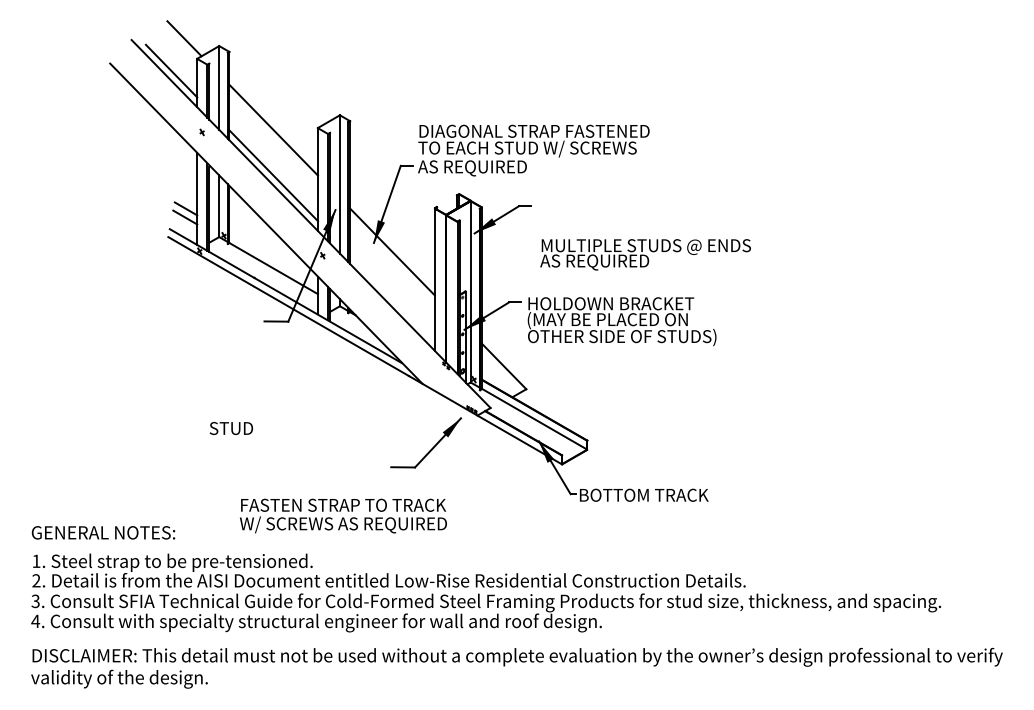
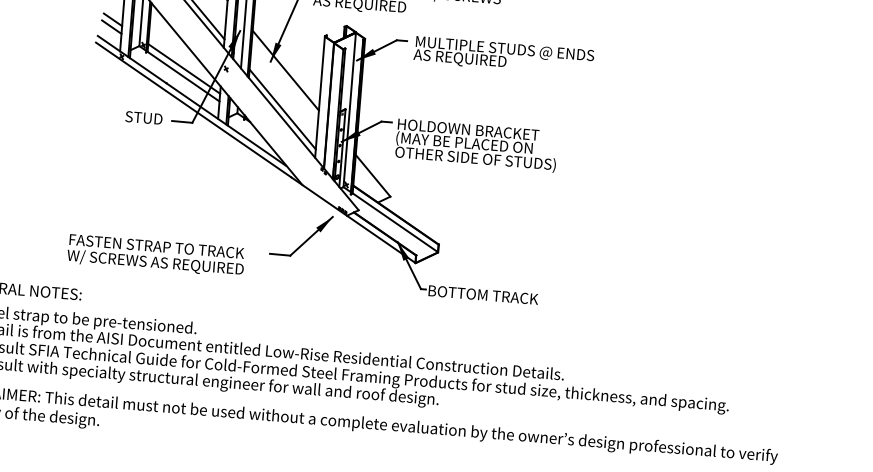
text: (645, 254) -> (503, 56), moved
line: (273, 259) -> (184, 68), added
line: (392, 297) -> (282, 109), added
text: (230, 428) -> (143, 117), moved
text: (343, 515) -> (156, 255), moved

